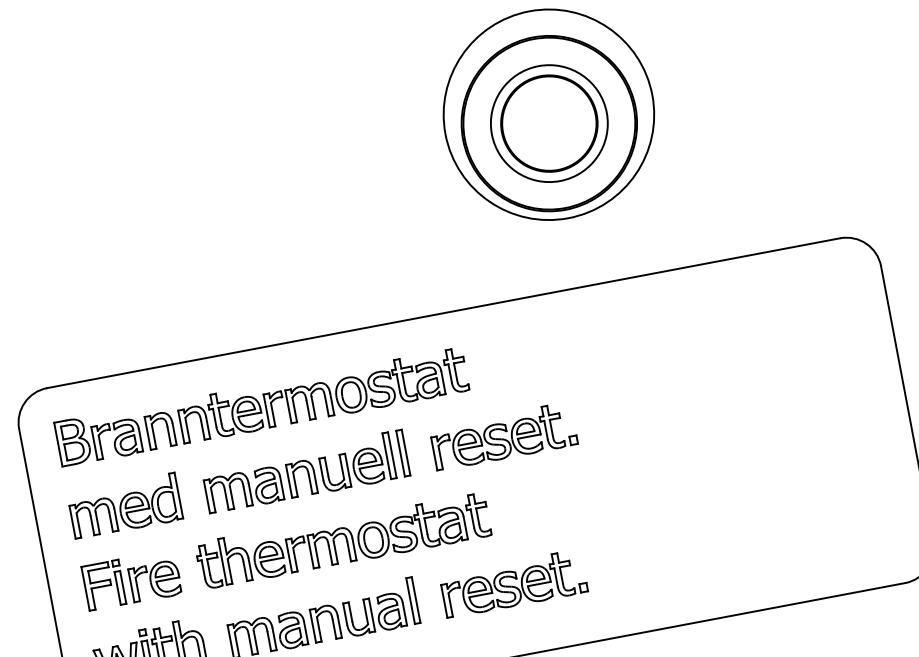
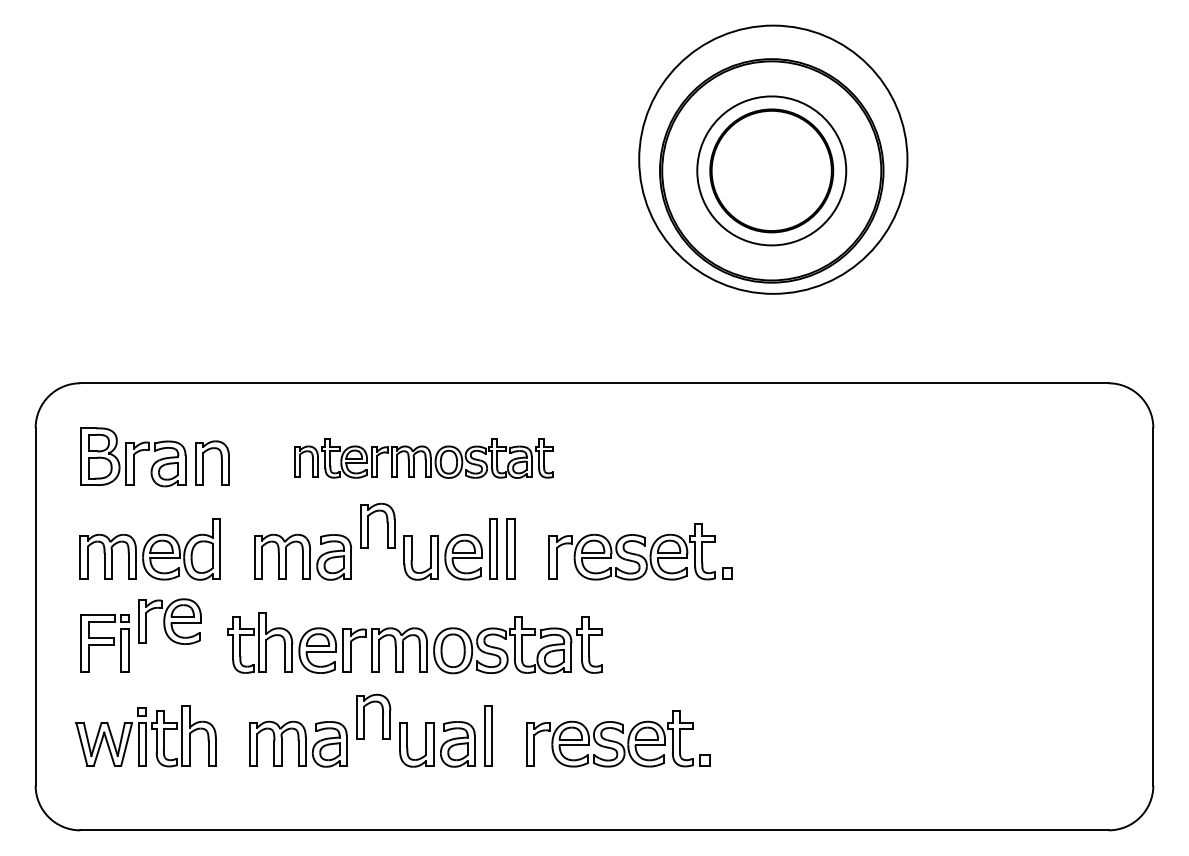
part: (322, 396) -> (423, 458), size x0.7
part: (294, 479) -> (368, 525), moved
part: (154, 581) -> (169, 621), moved
part: (318, 624) -> (364, 716), moved

